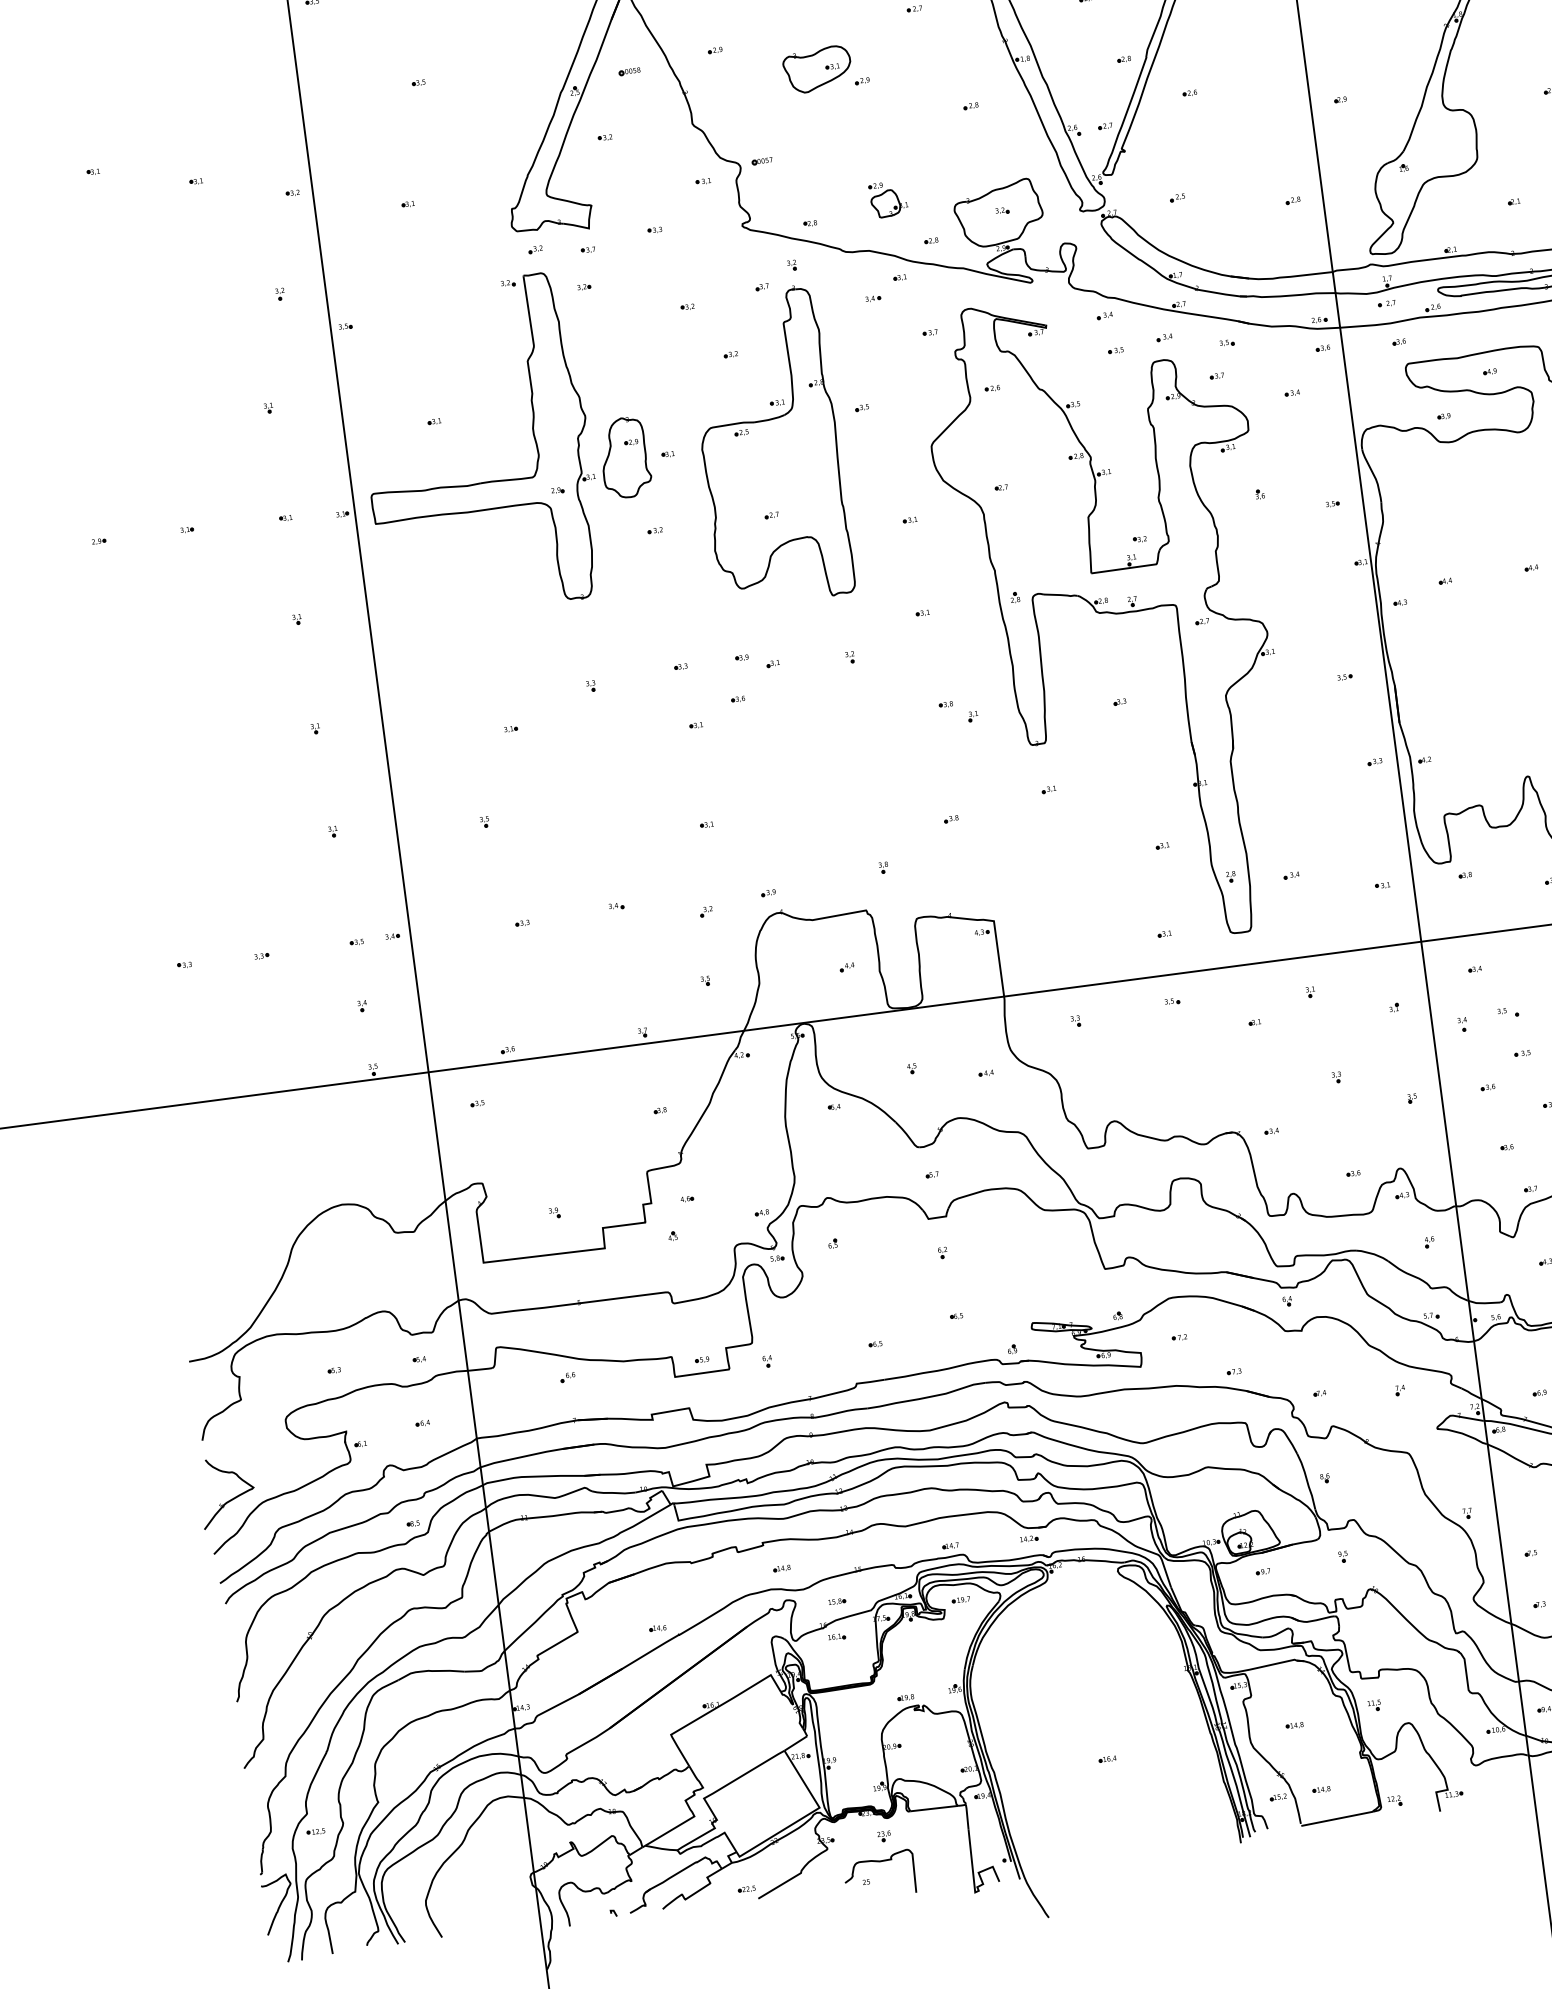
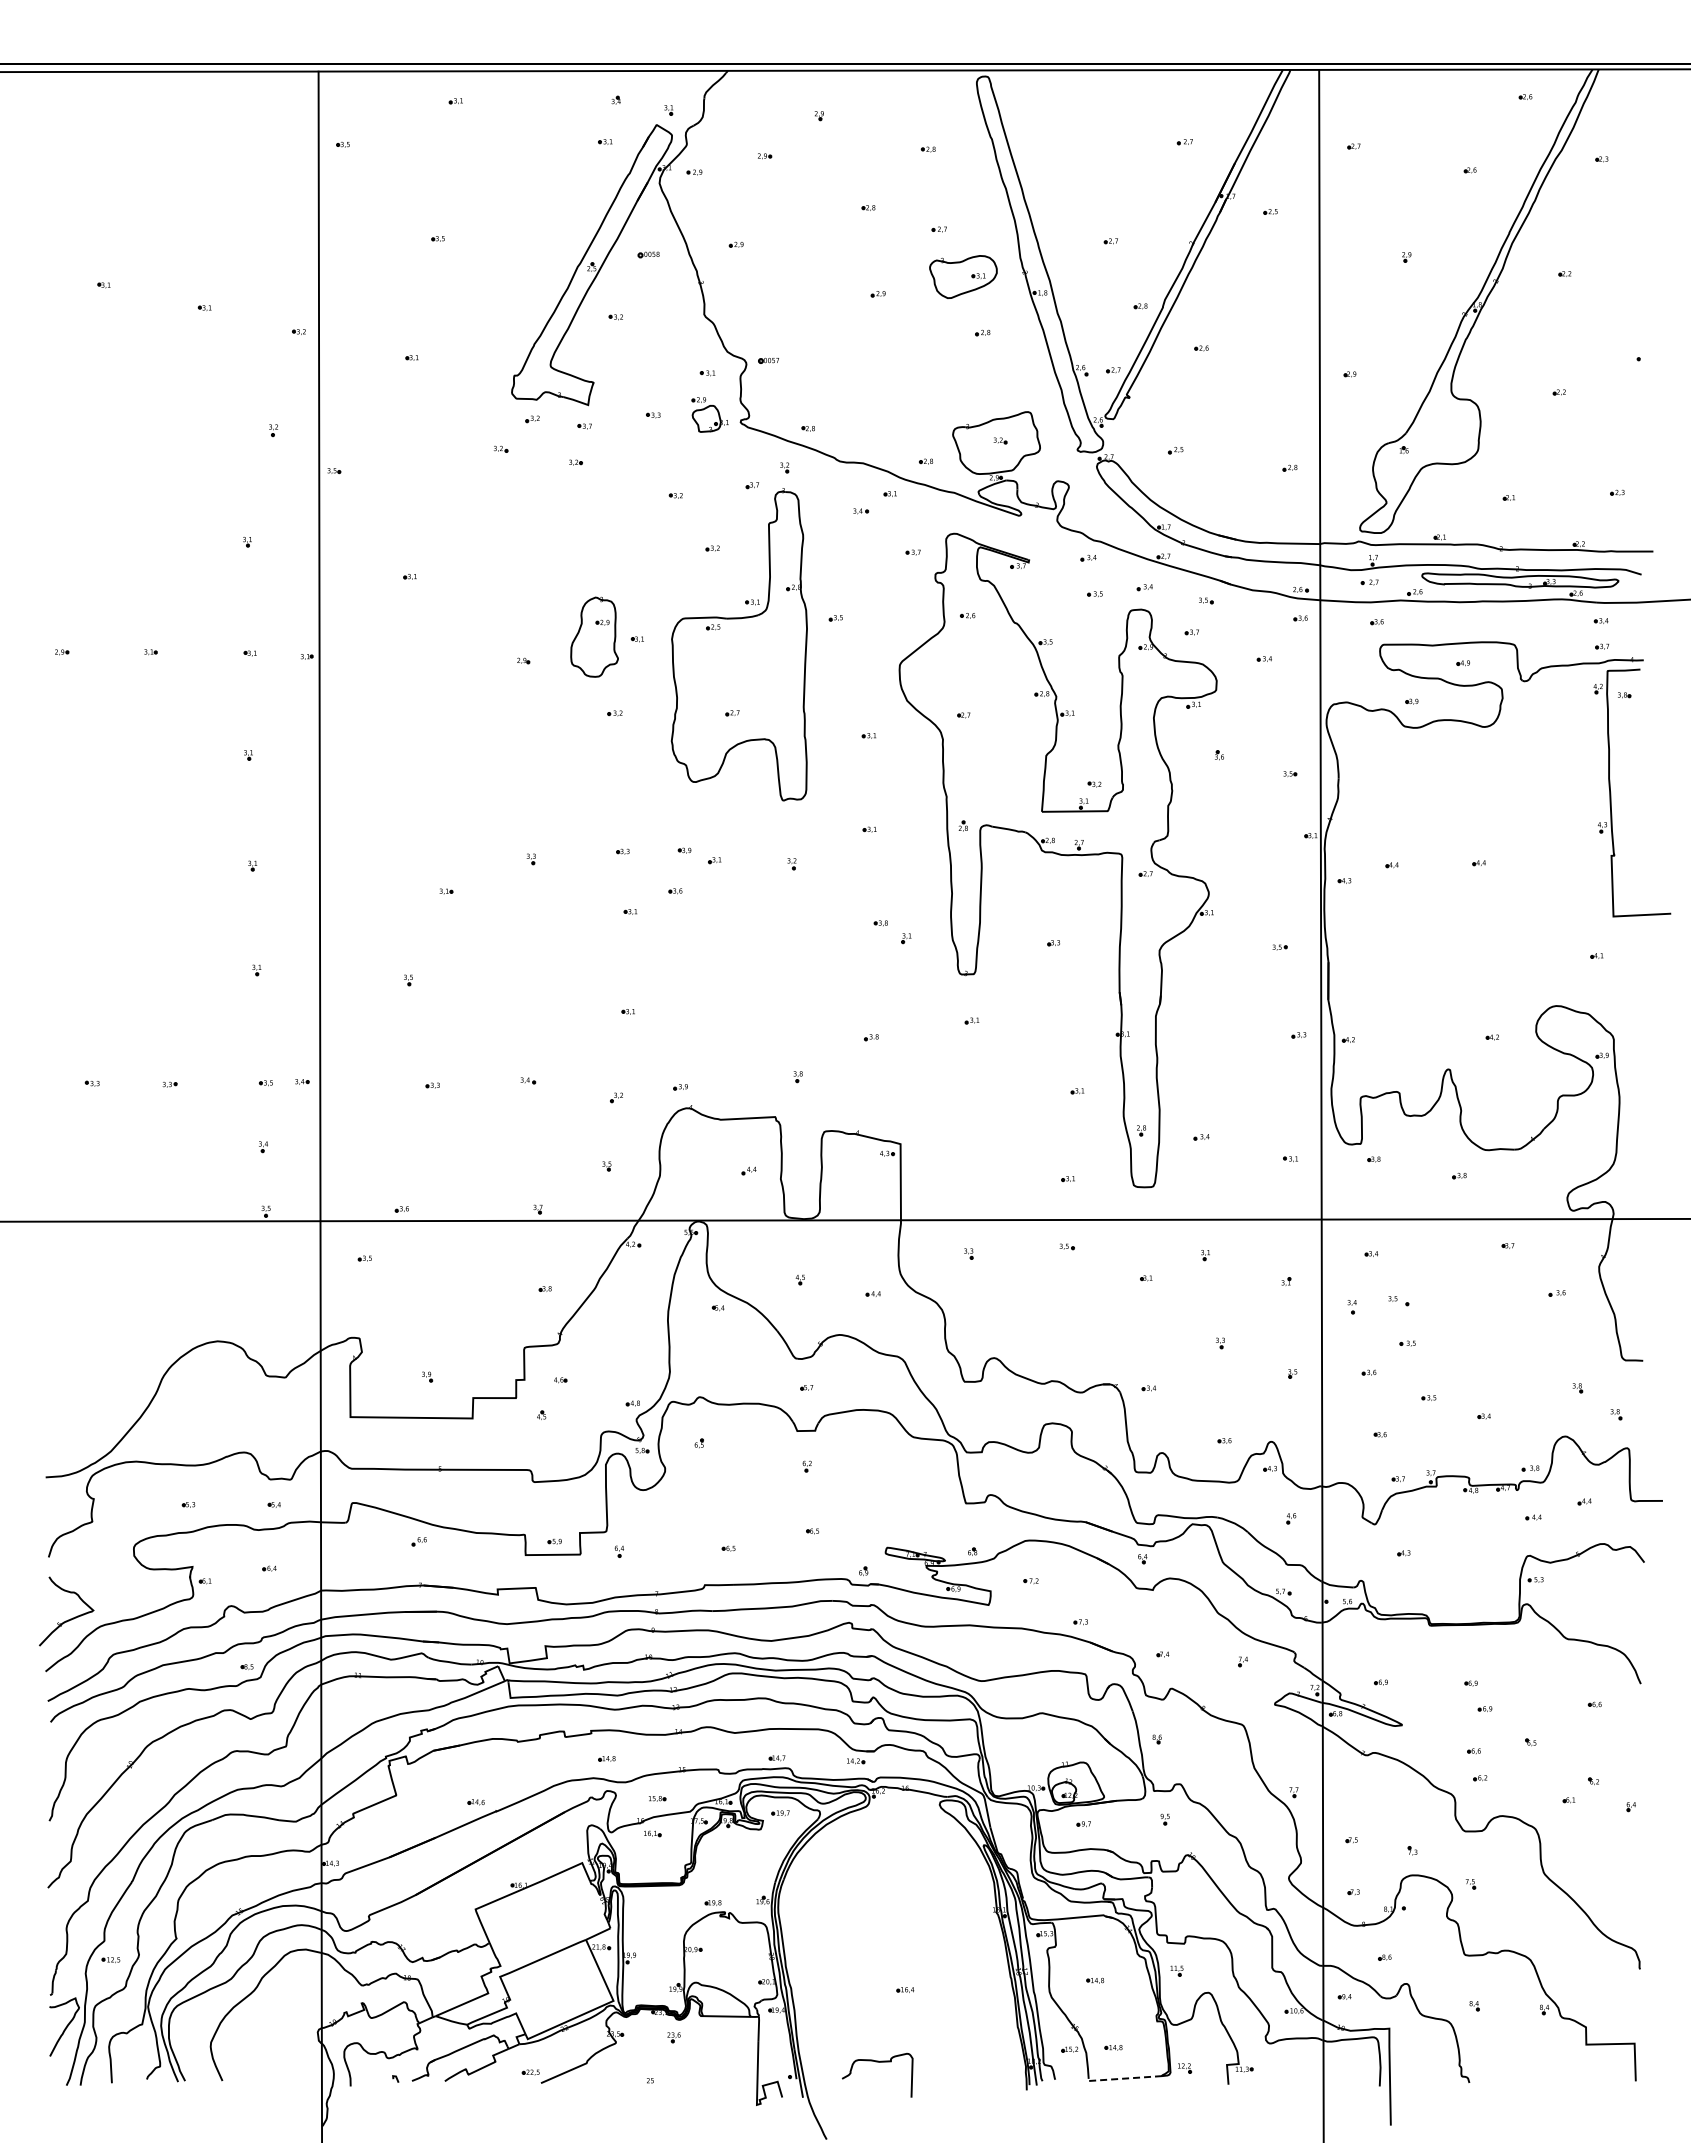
part: (817, 69) -> (963, 276), moved
part: (887, 199) -> (709, 414), moved
part: (482, 481) -> (449, 642), removed
line: (1337, 1818) -> (1125, 2078), solid -> dashed
curve: (878, 1862) -> (877, 2062), moved

